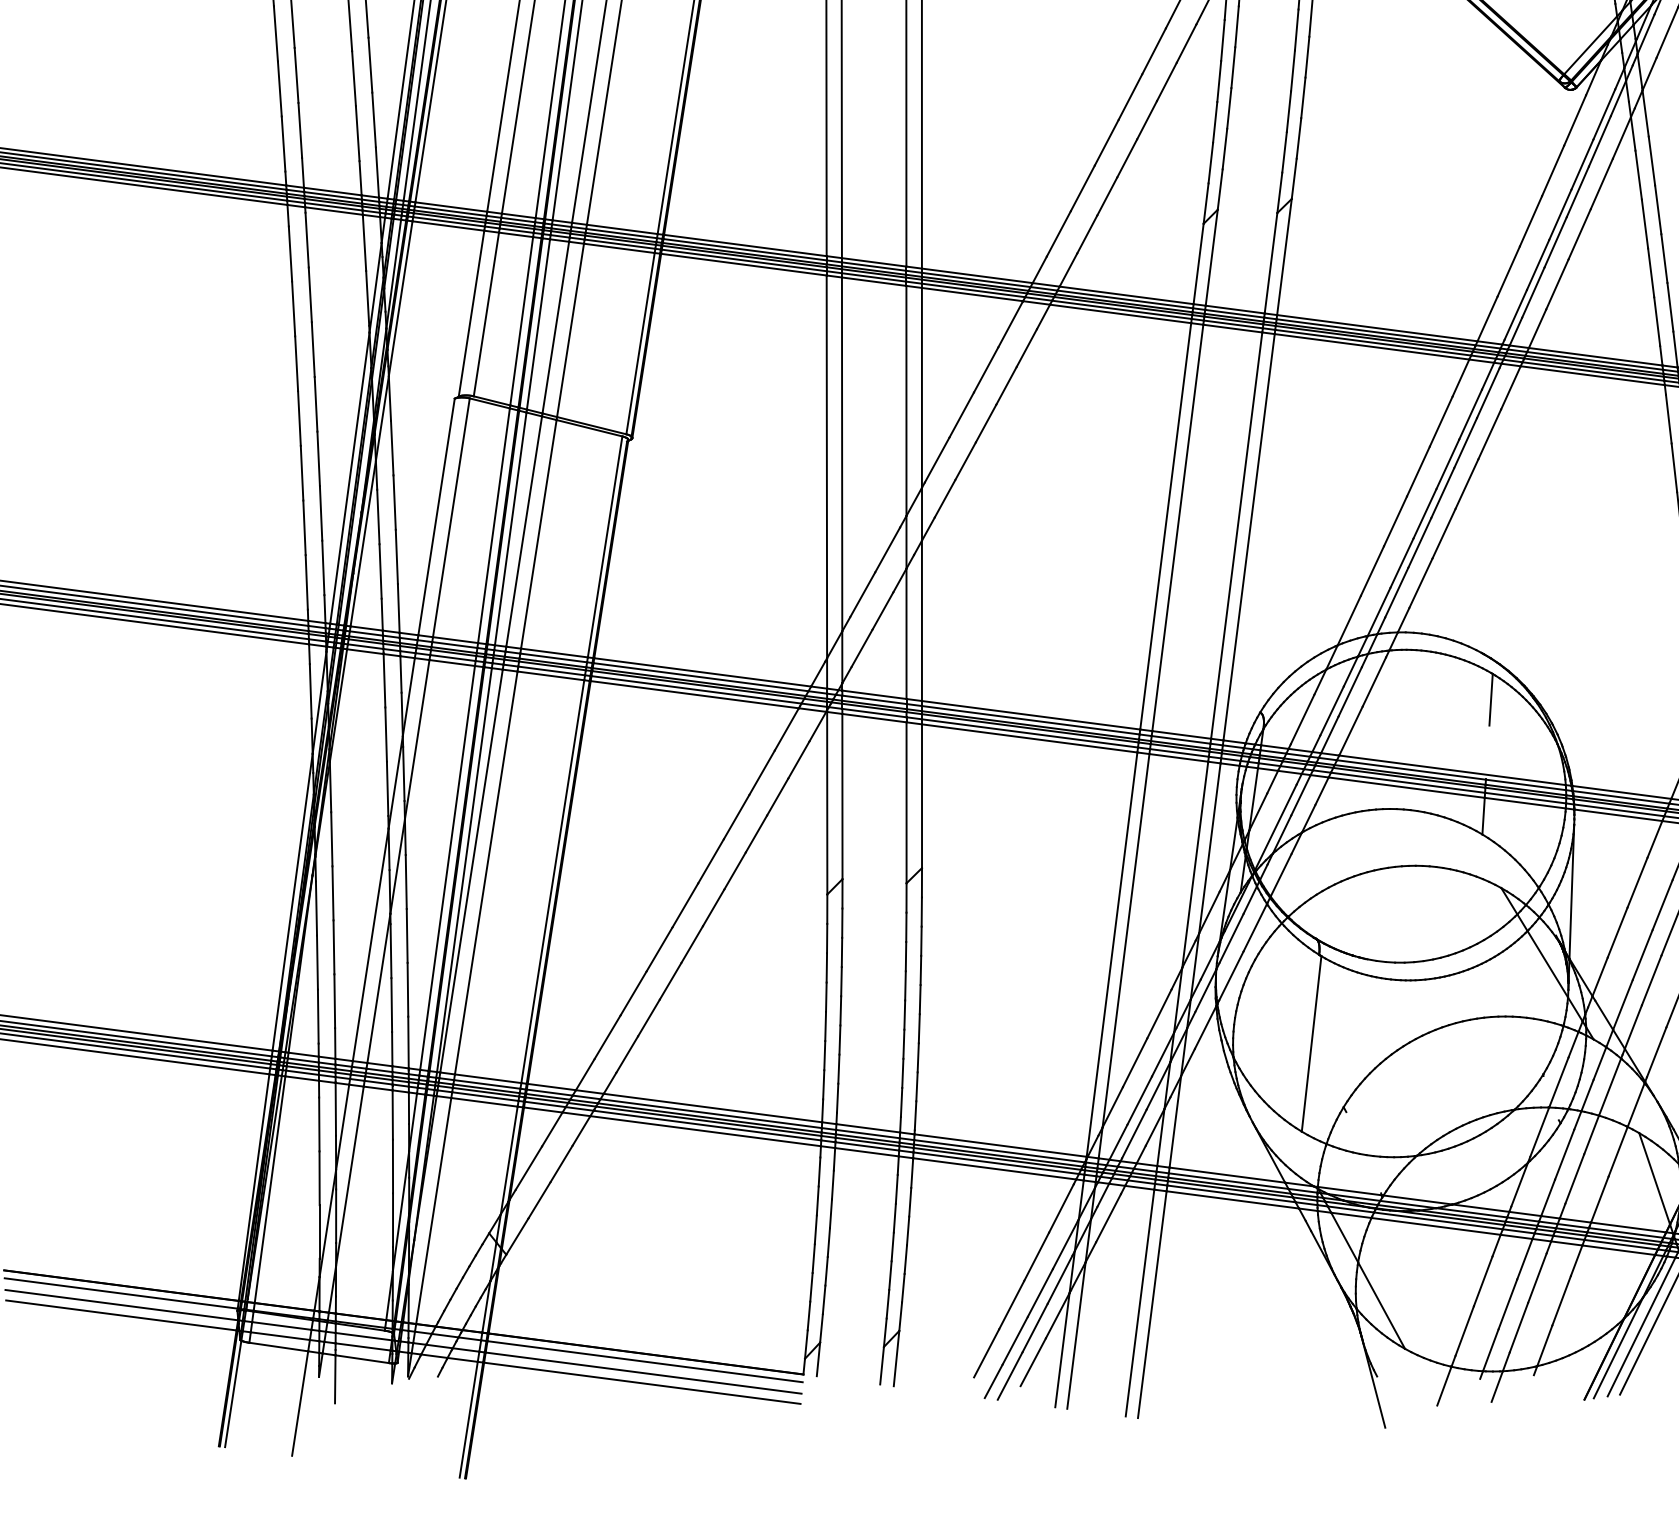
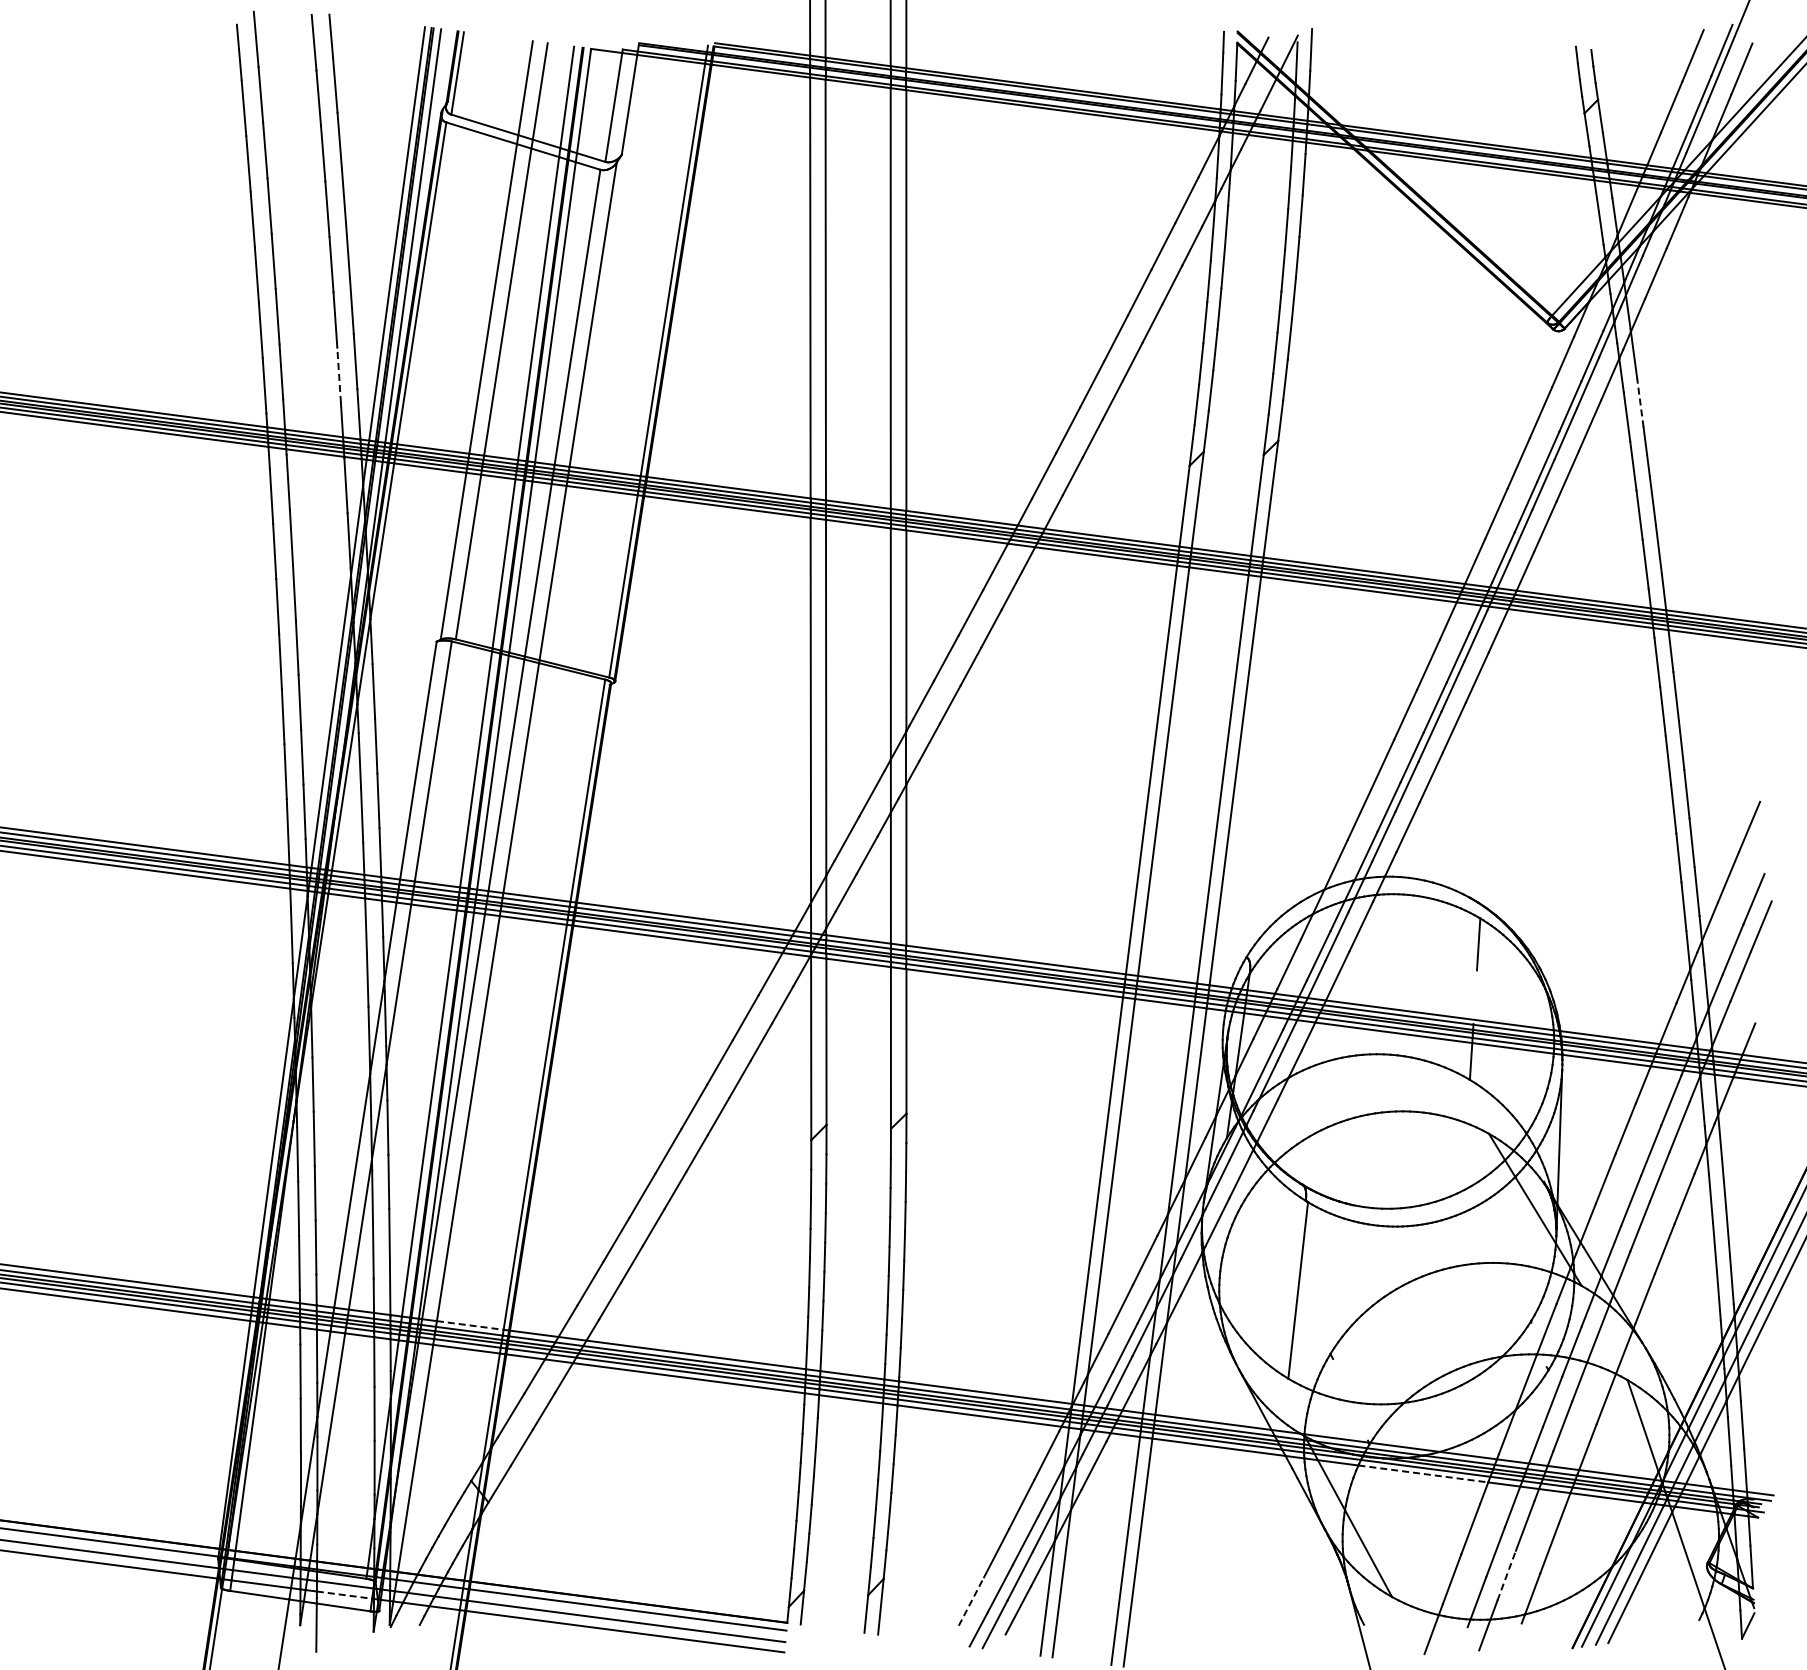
line: (358, 133) -> (339, 375), solid -> dashed
line: (1652, 160) -> (1640, 402), solid -> dashed
line: (488, 1078) -> (470, 1325), solid -> dashed
line: (1436, 1226) -> (1423, 1474), solid -> dashed
line: (1518, 1327) -> (1506, 1575), solid -> dashed
line: (363, 1347) -> (344, 1595), solid -> dashed
line: (986, 1353) -> (971, 1601), solid -> dashed

